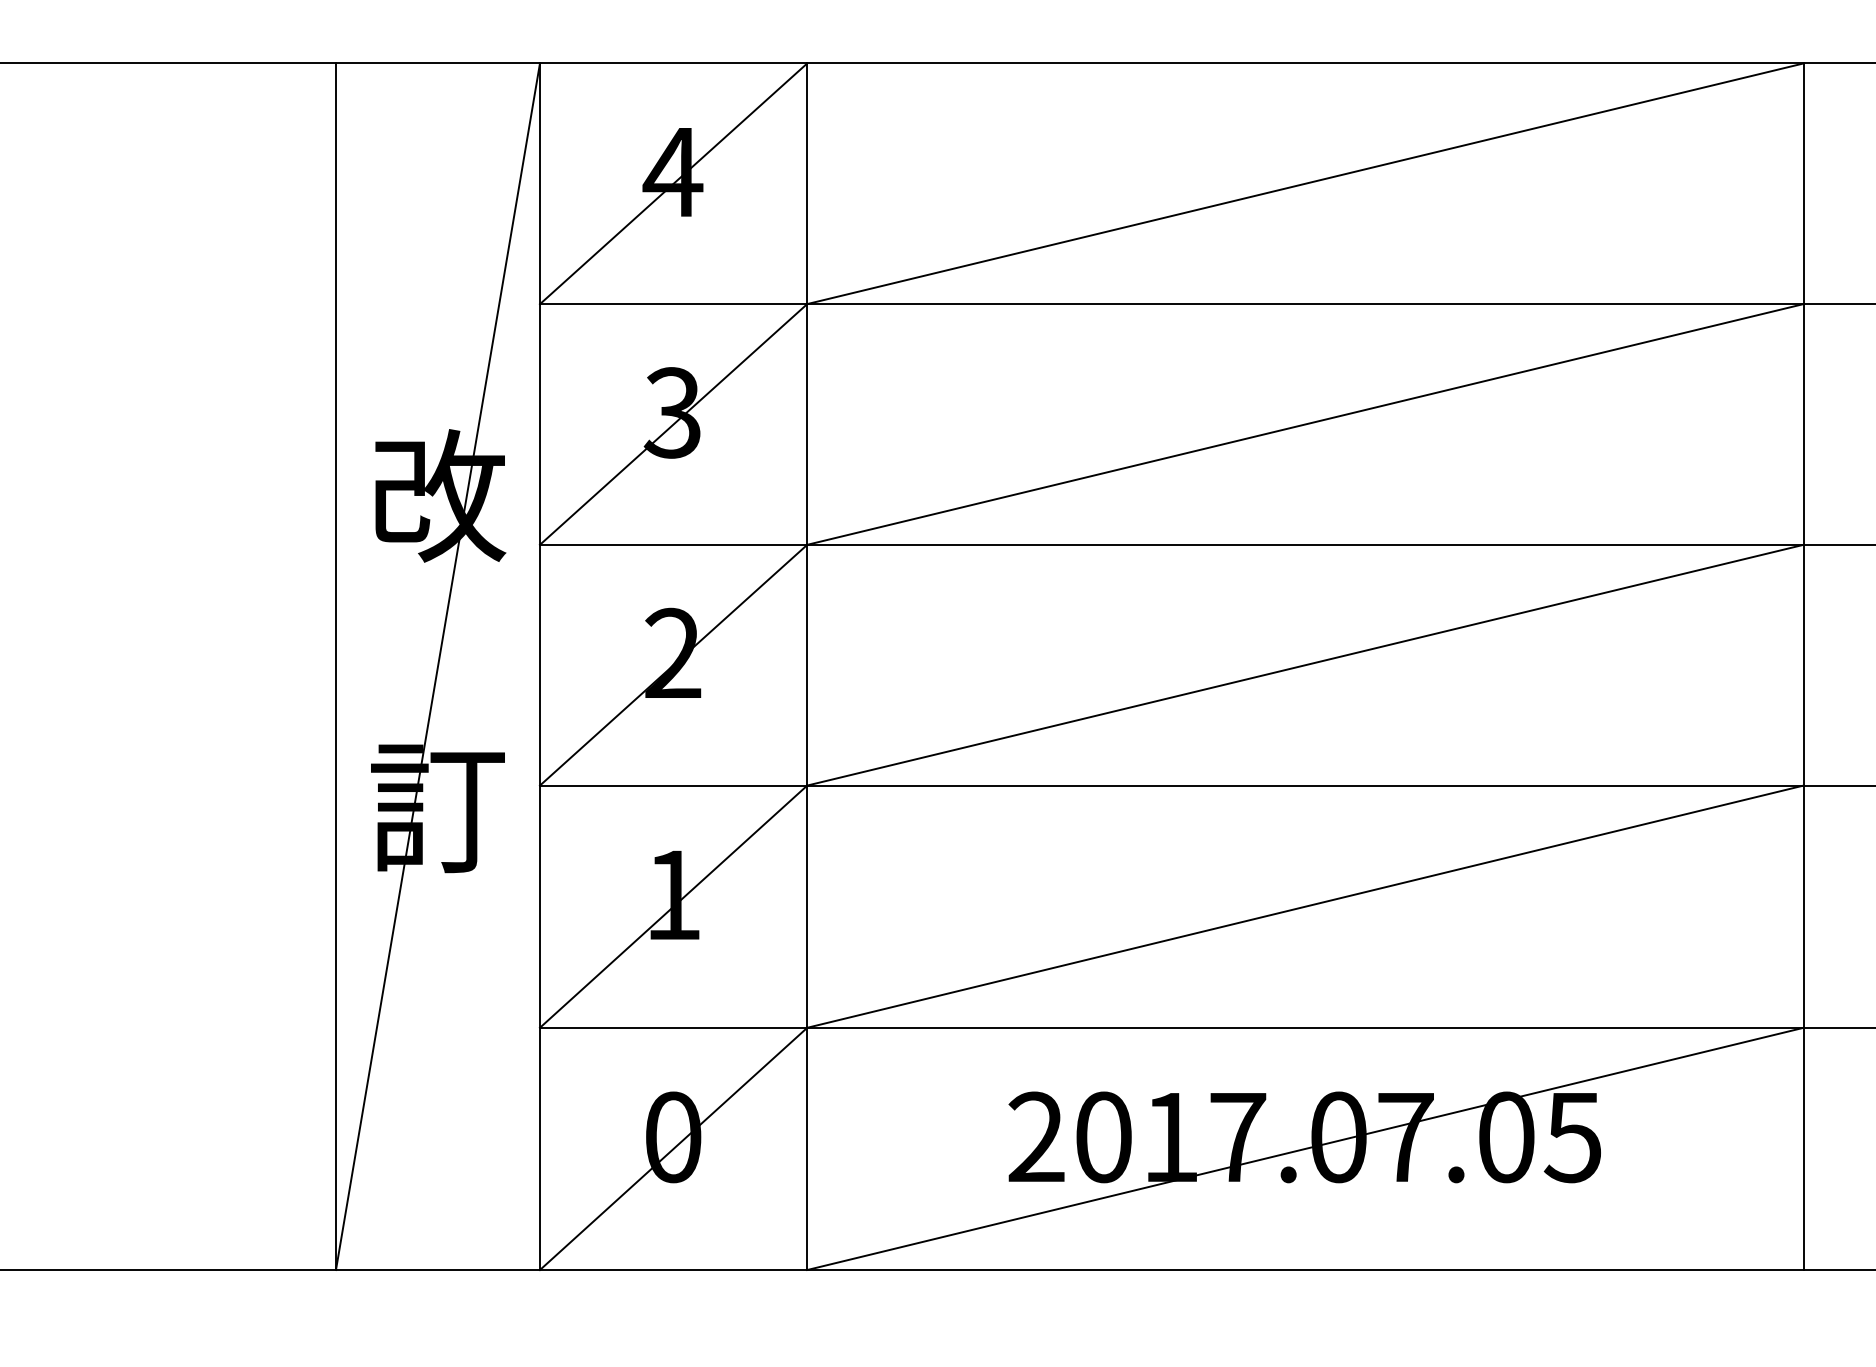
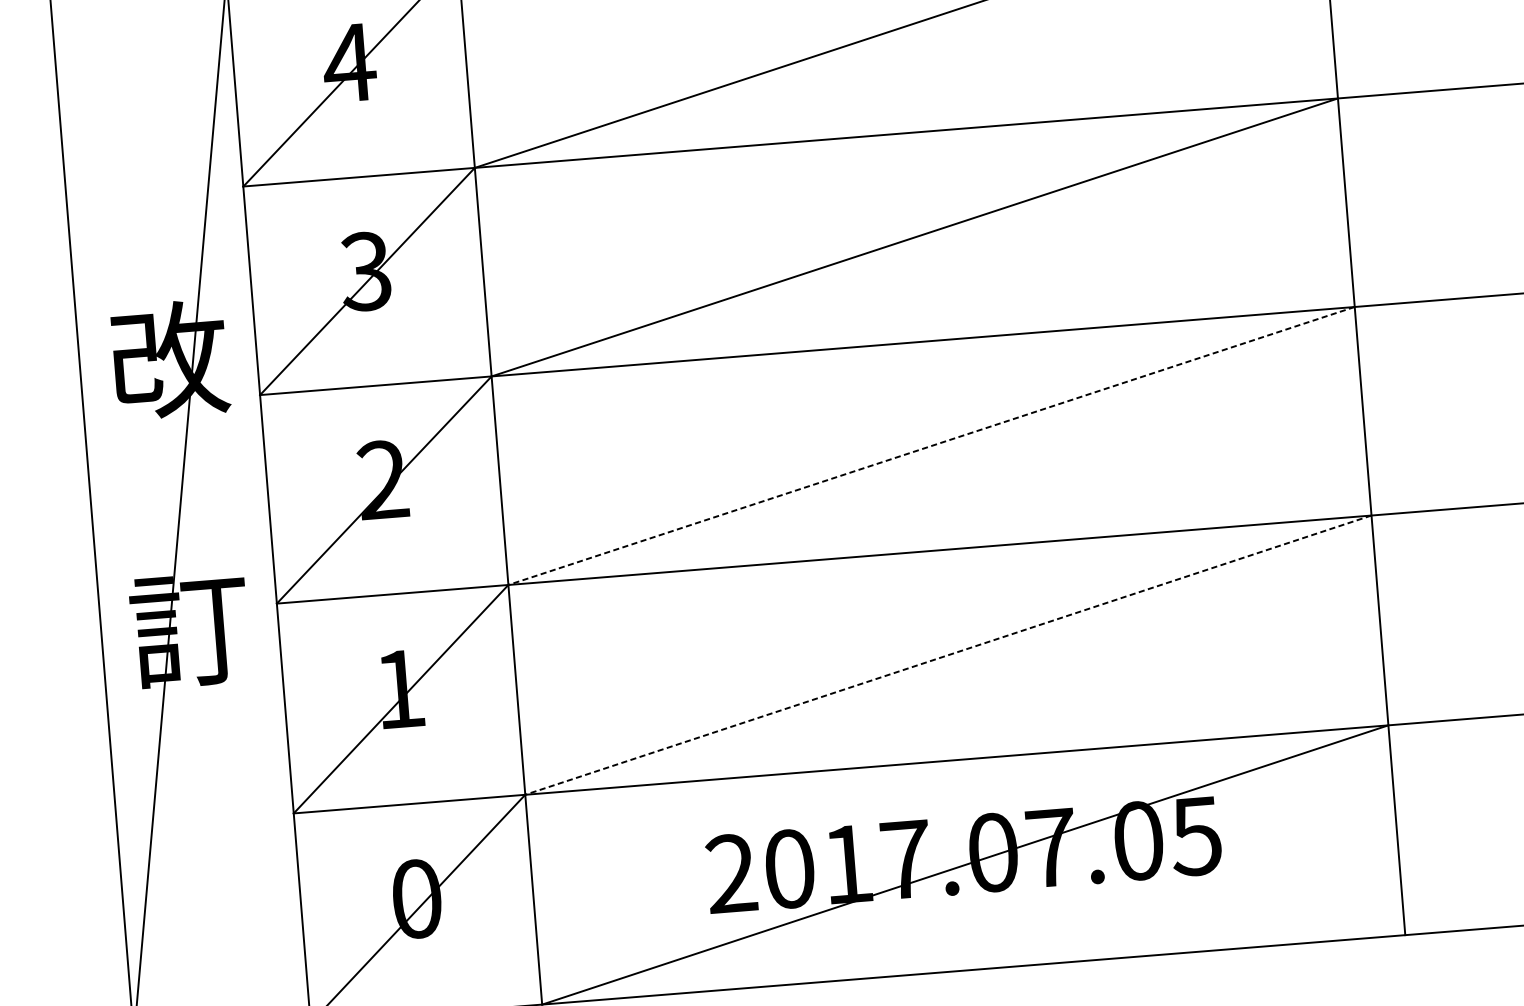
line: (1305, 665) -> (931, 446), solid -> dashed
line: (1305, 906) -> (948, 655), solid -> dashed

